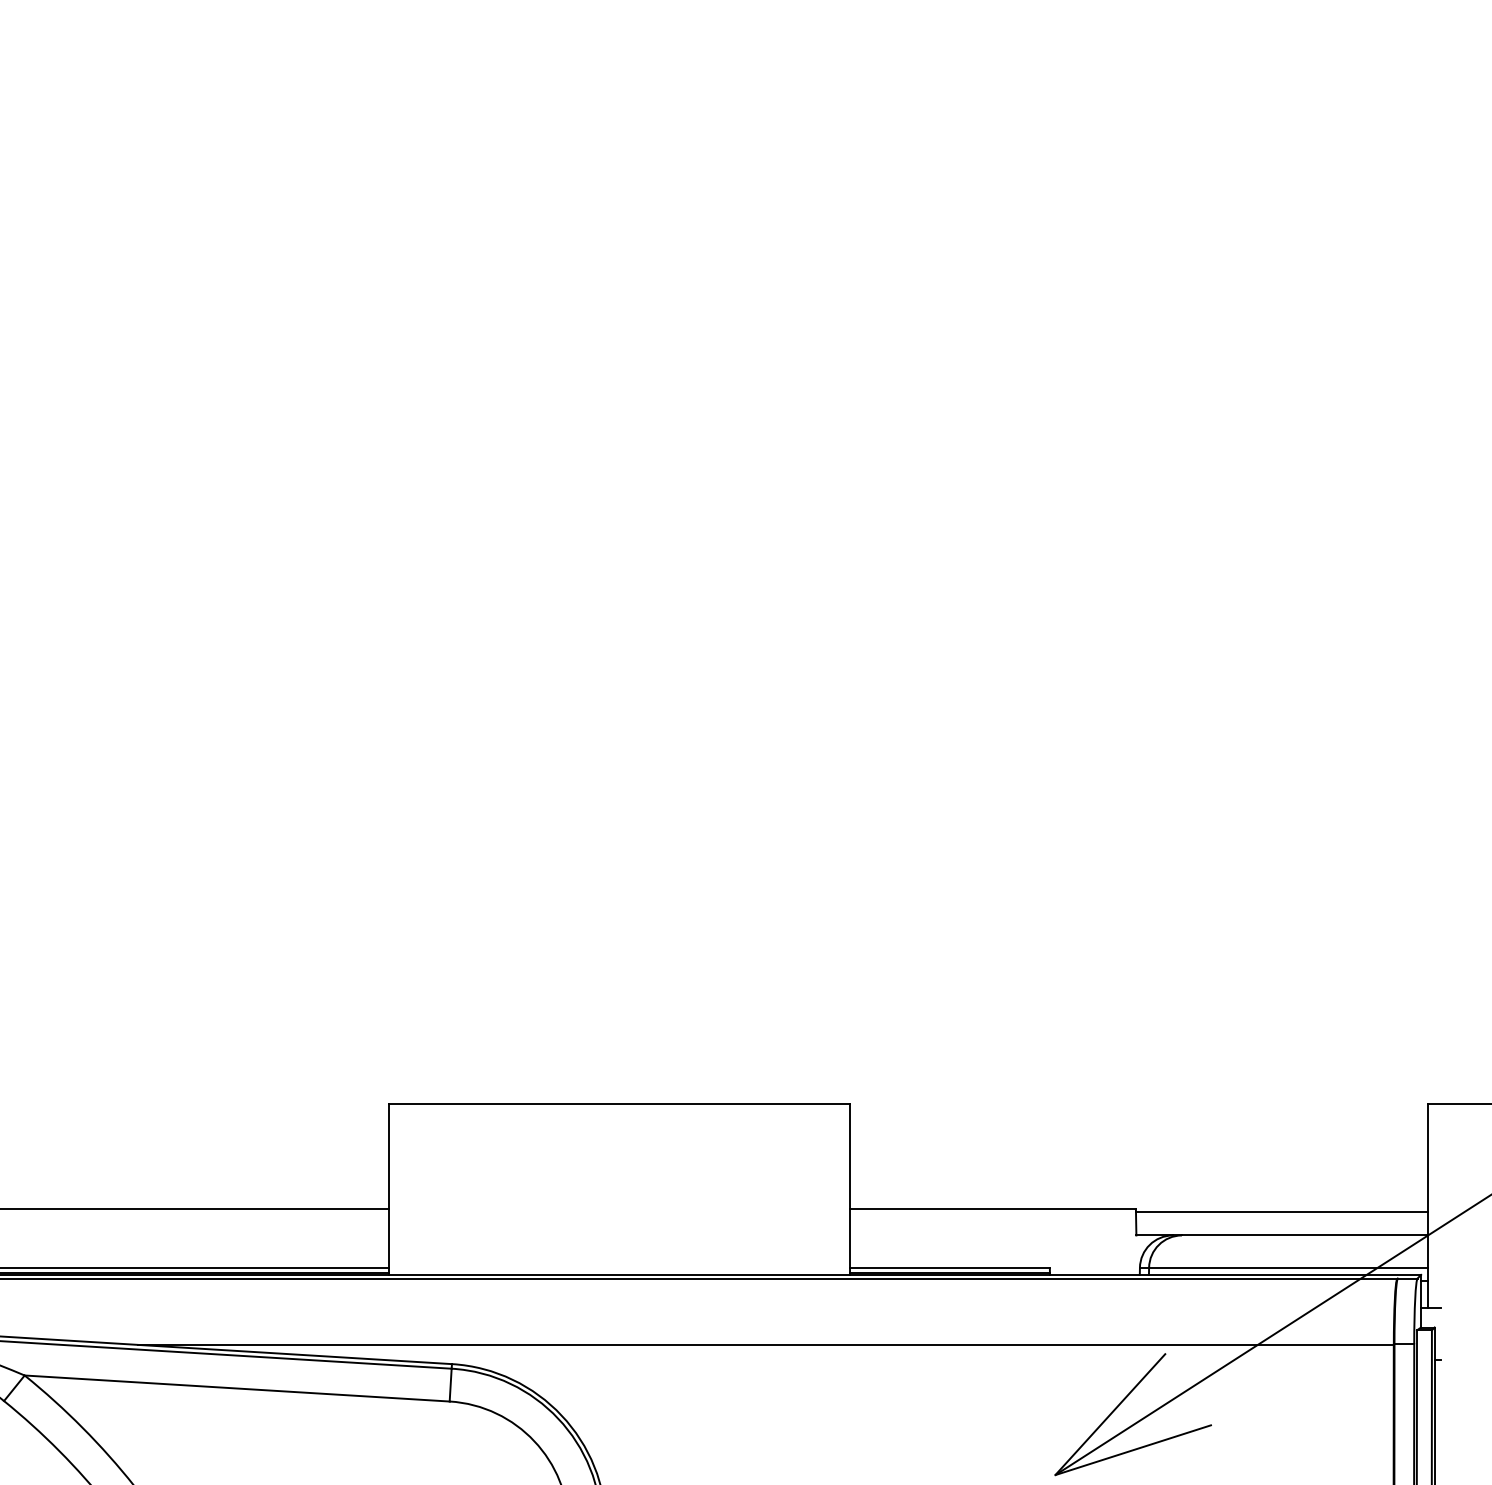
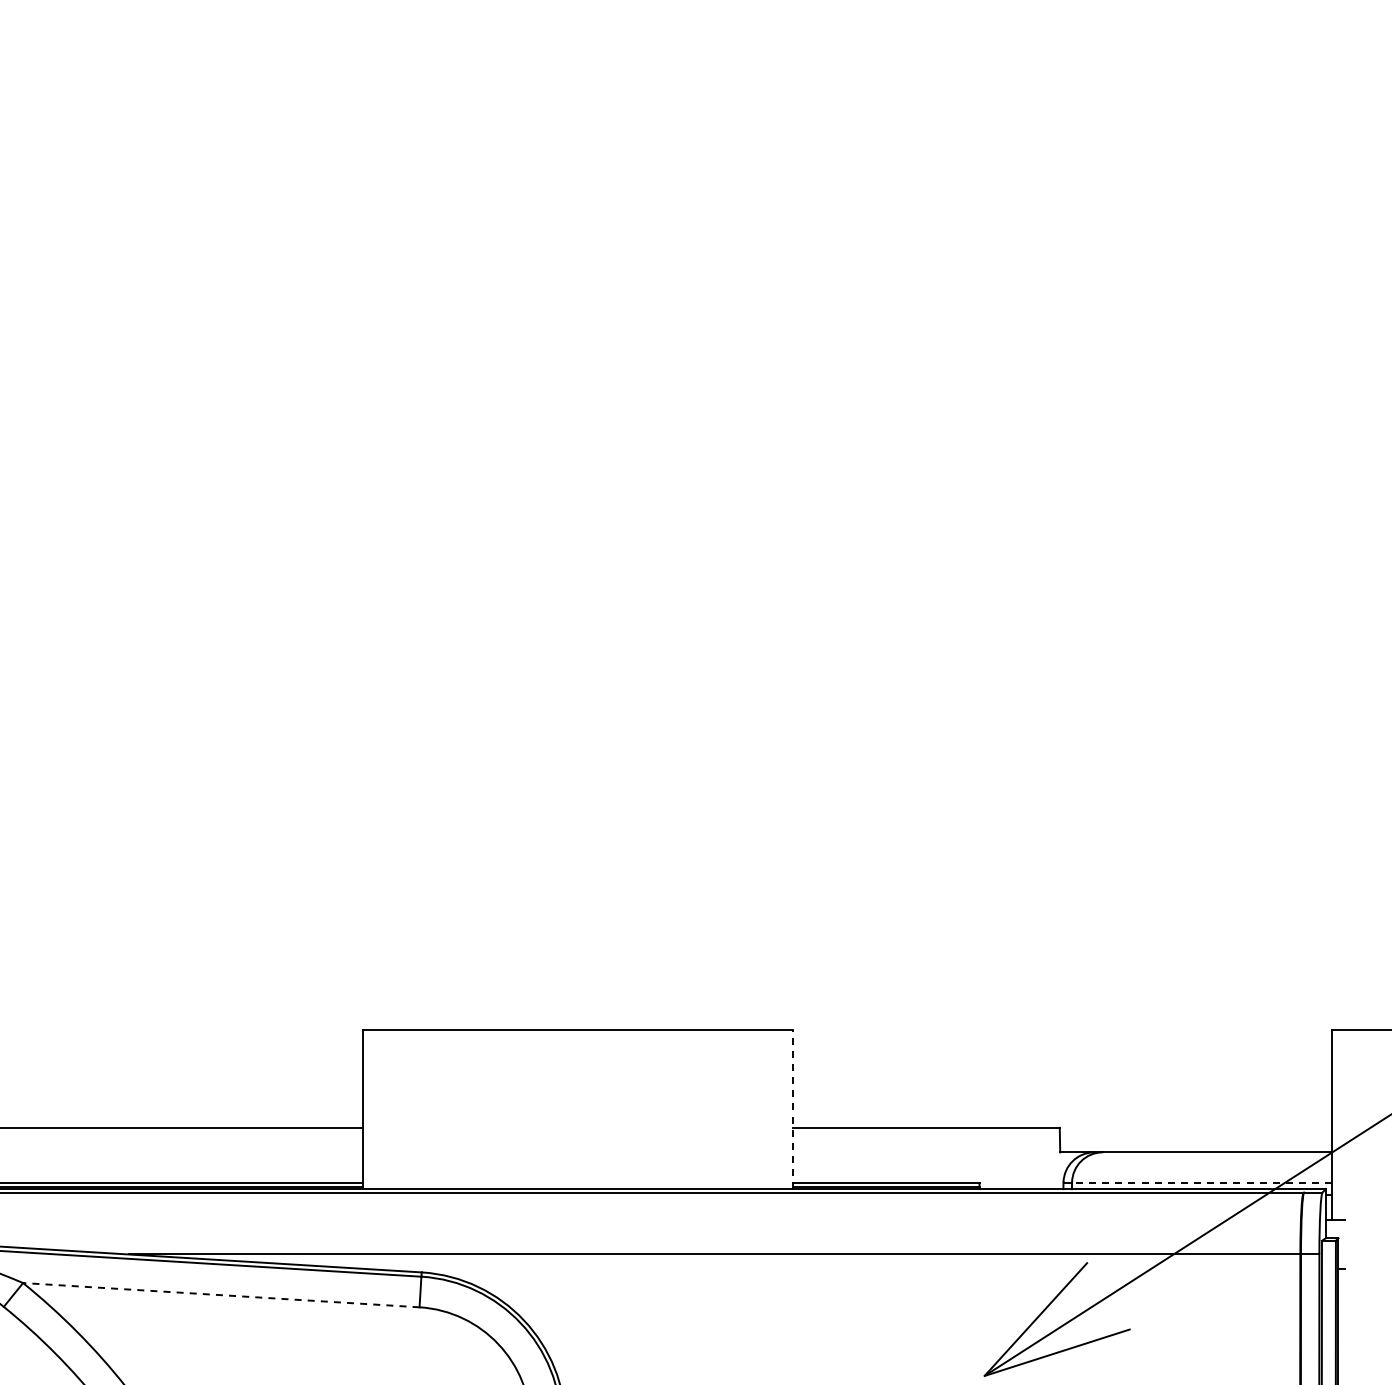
line: (849, 1189) -> (792, 1109), solid -> dashed
line: (1281, 1211) -> (1195, 1130), removed
line: (1287, 1267) -> (1201, 1182), solid -> dashed
line: (237, 1388) -> (221, 1295), solid -> dashed

